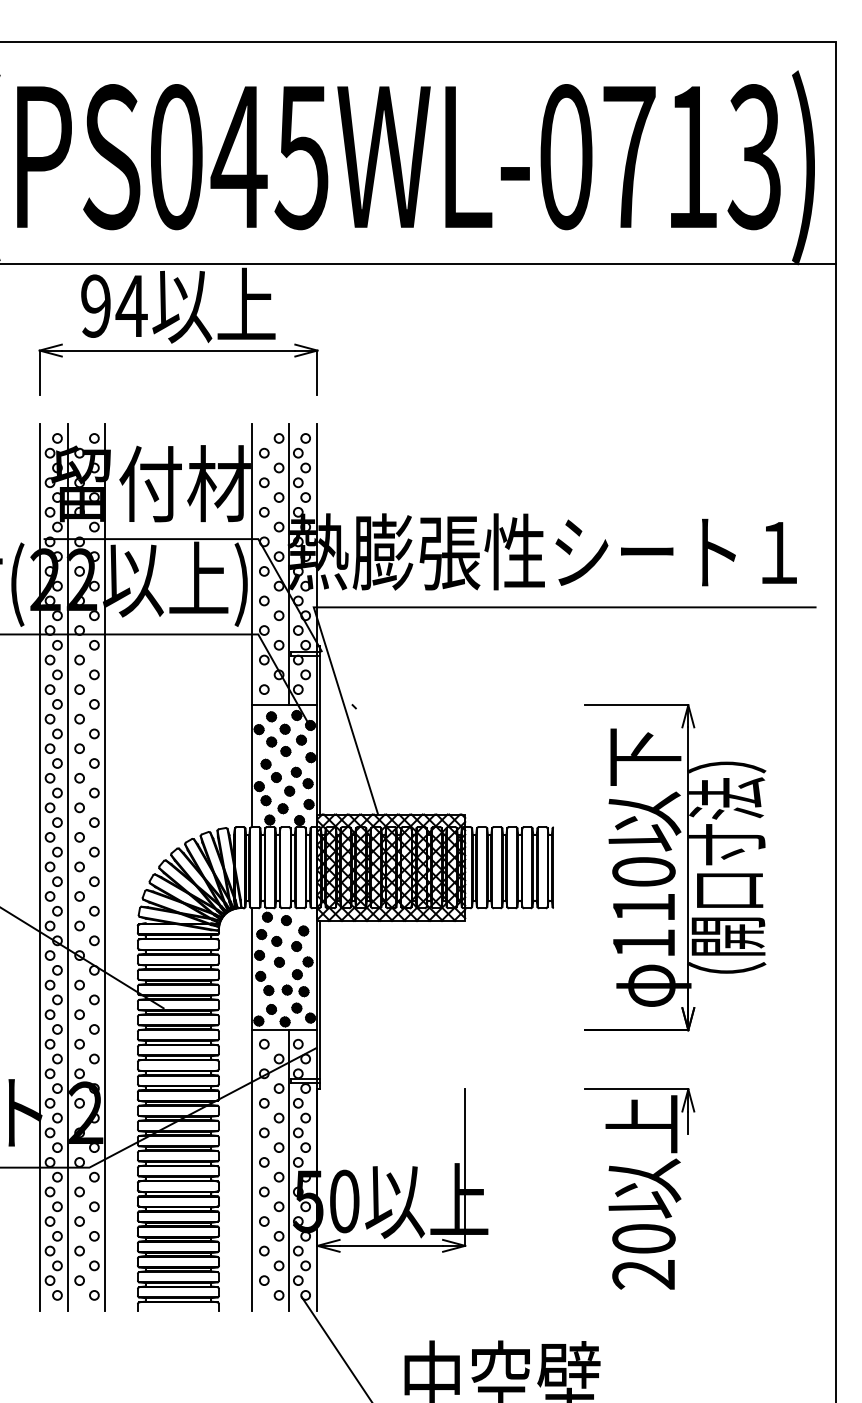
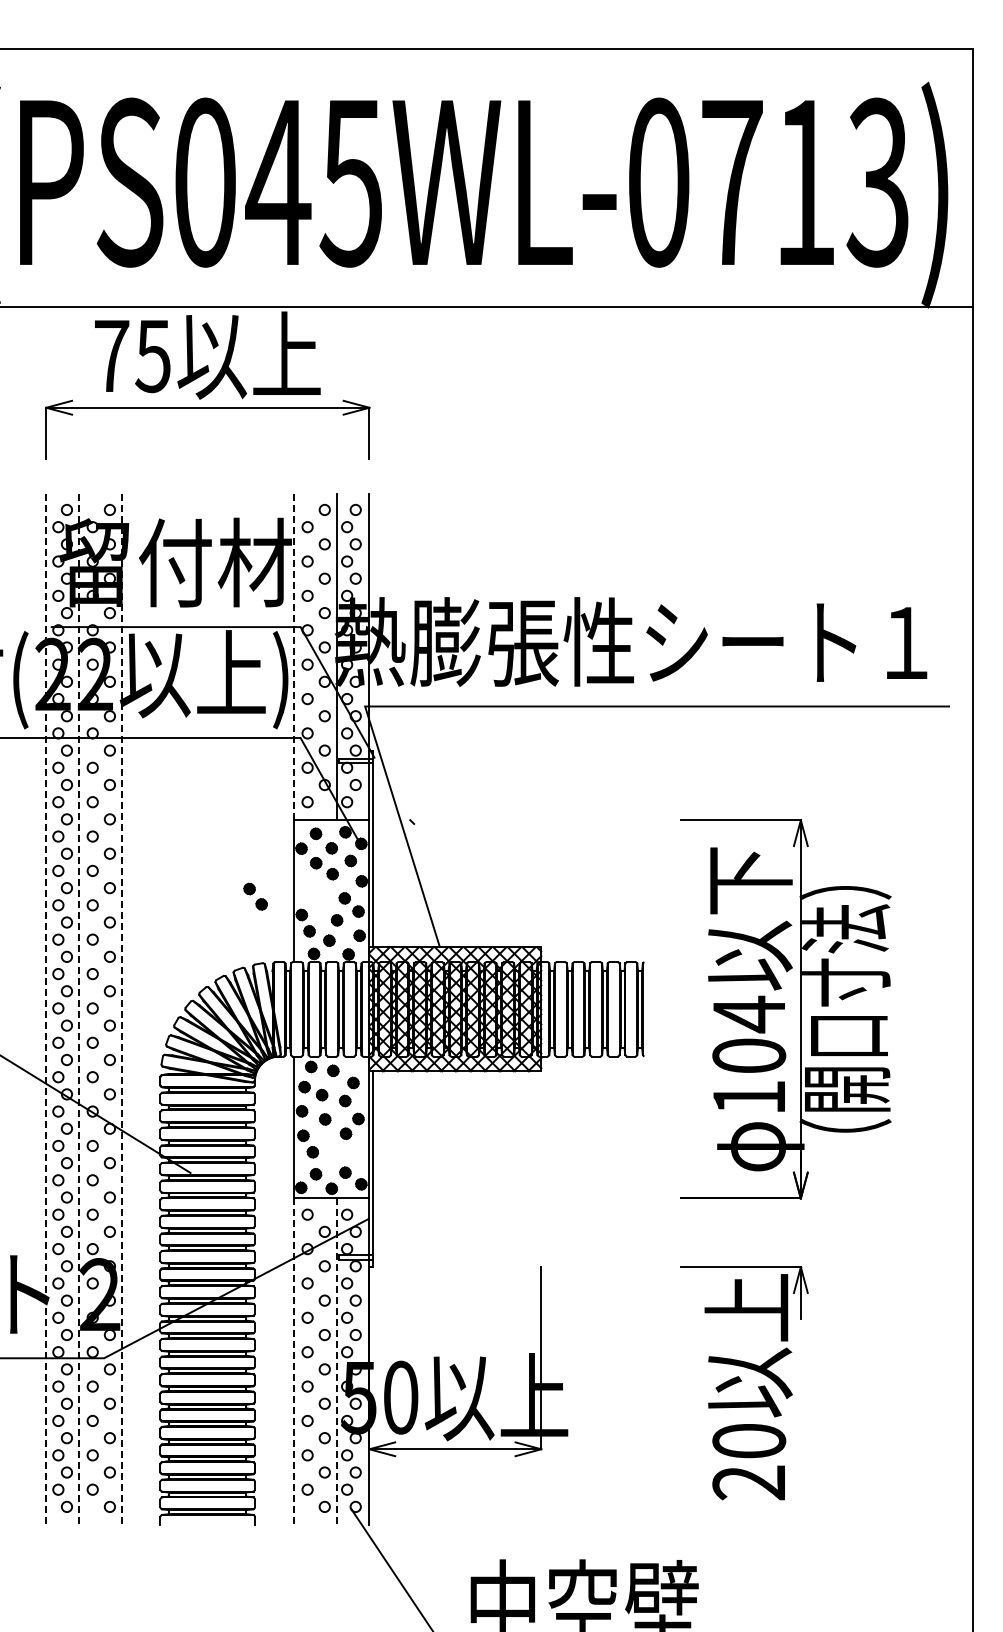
text: (114, 306) -> (133, 356), 94 -> 75
line: (252, 565) -> (293, 657), solid -> dashed
part: (271, 770) -> (255, 896), moved
line: (39, 867) -> (46, 1009), solid -> dashed
line: (67, 867) -> (78, 1009), solid -> dashed
line: (104, 867) -> (121, 1009), solid -> dashed
text: (644, 888) -> (749, 1033), 110 -> 104
part: (296, 990) -> (344, 1152), removed
line: (252, 1171) -> (293, 1362), solid -> dashed
line: (289, 1171) -> (336, 1362), solid -> dashed

